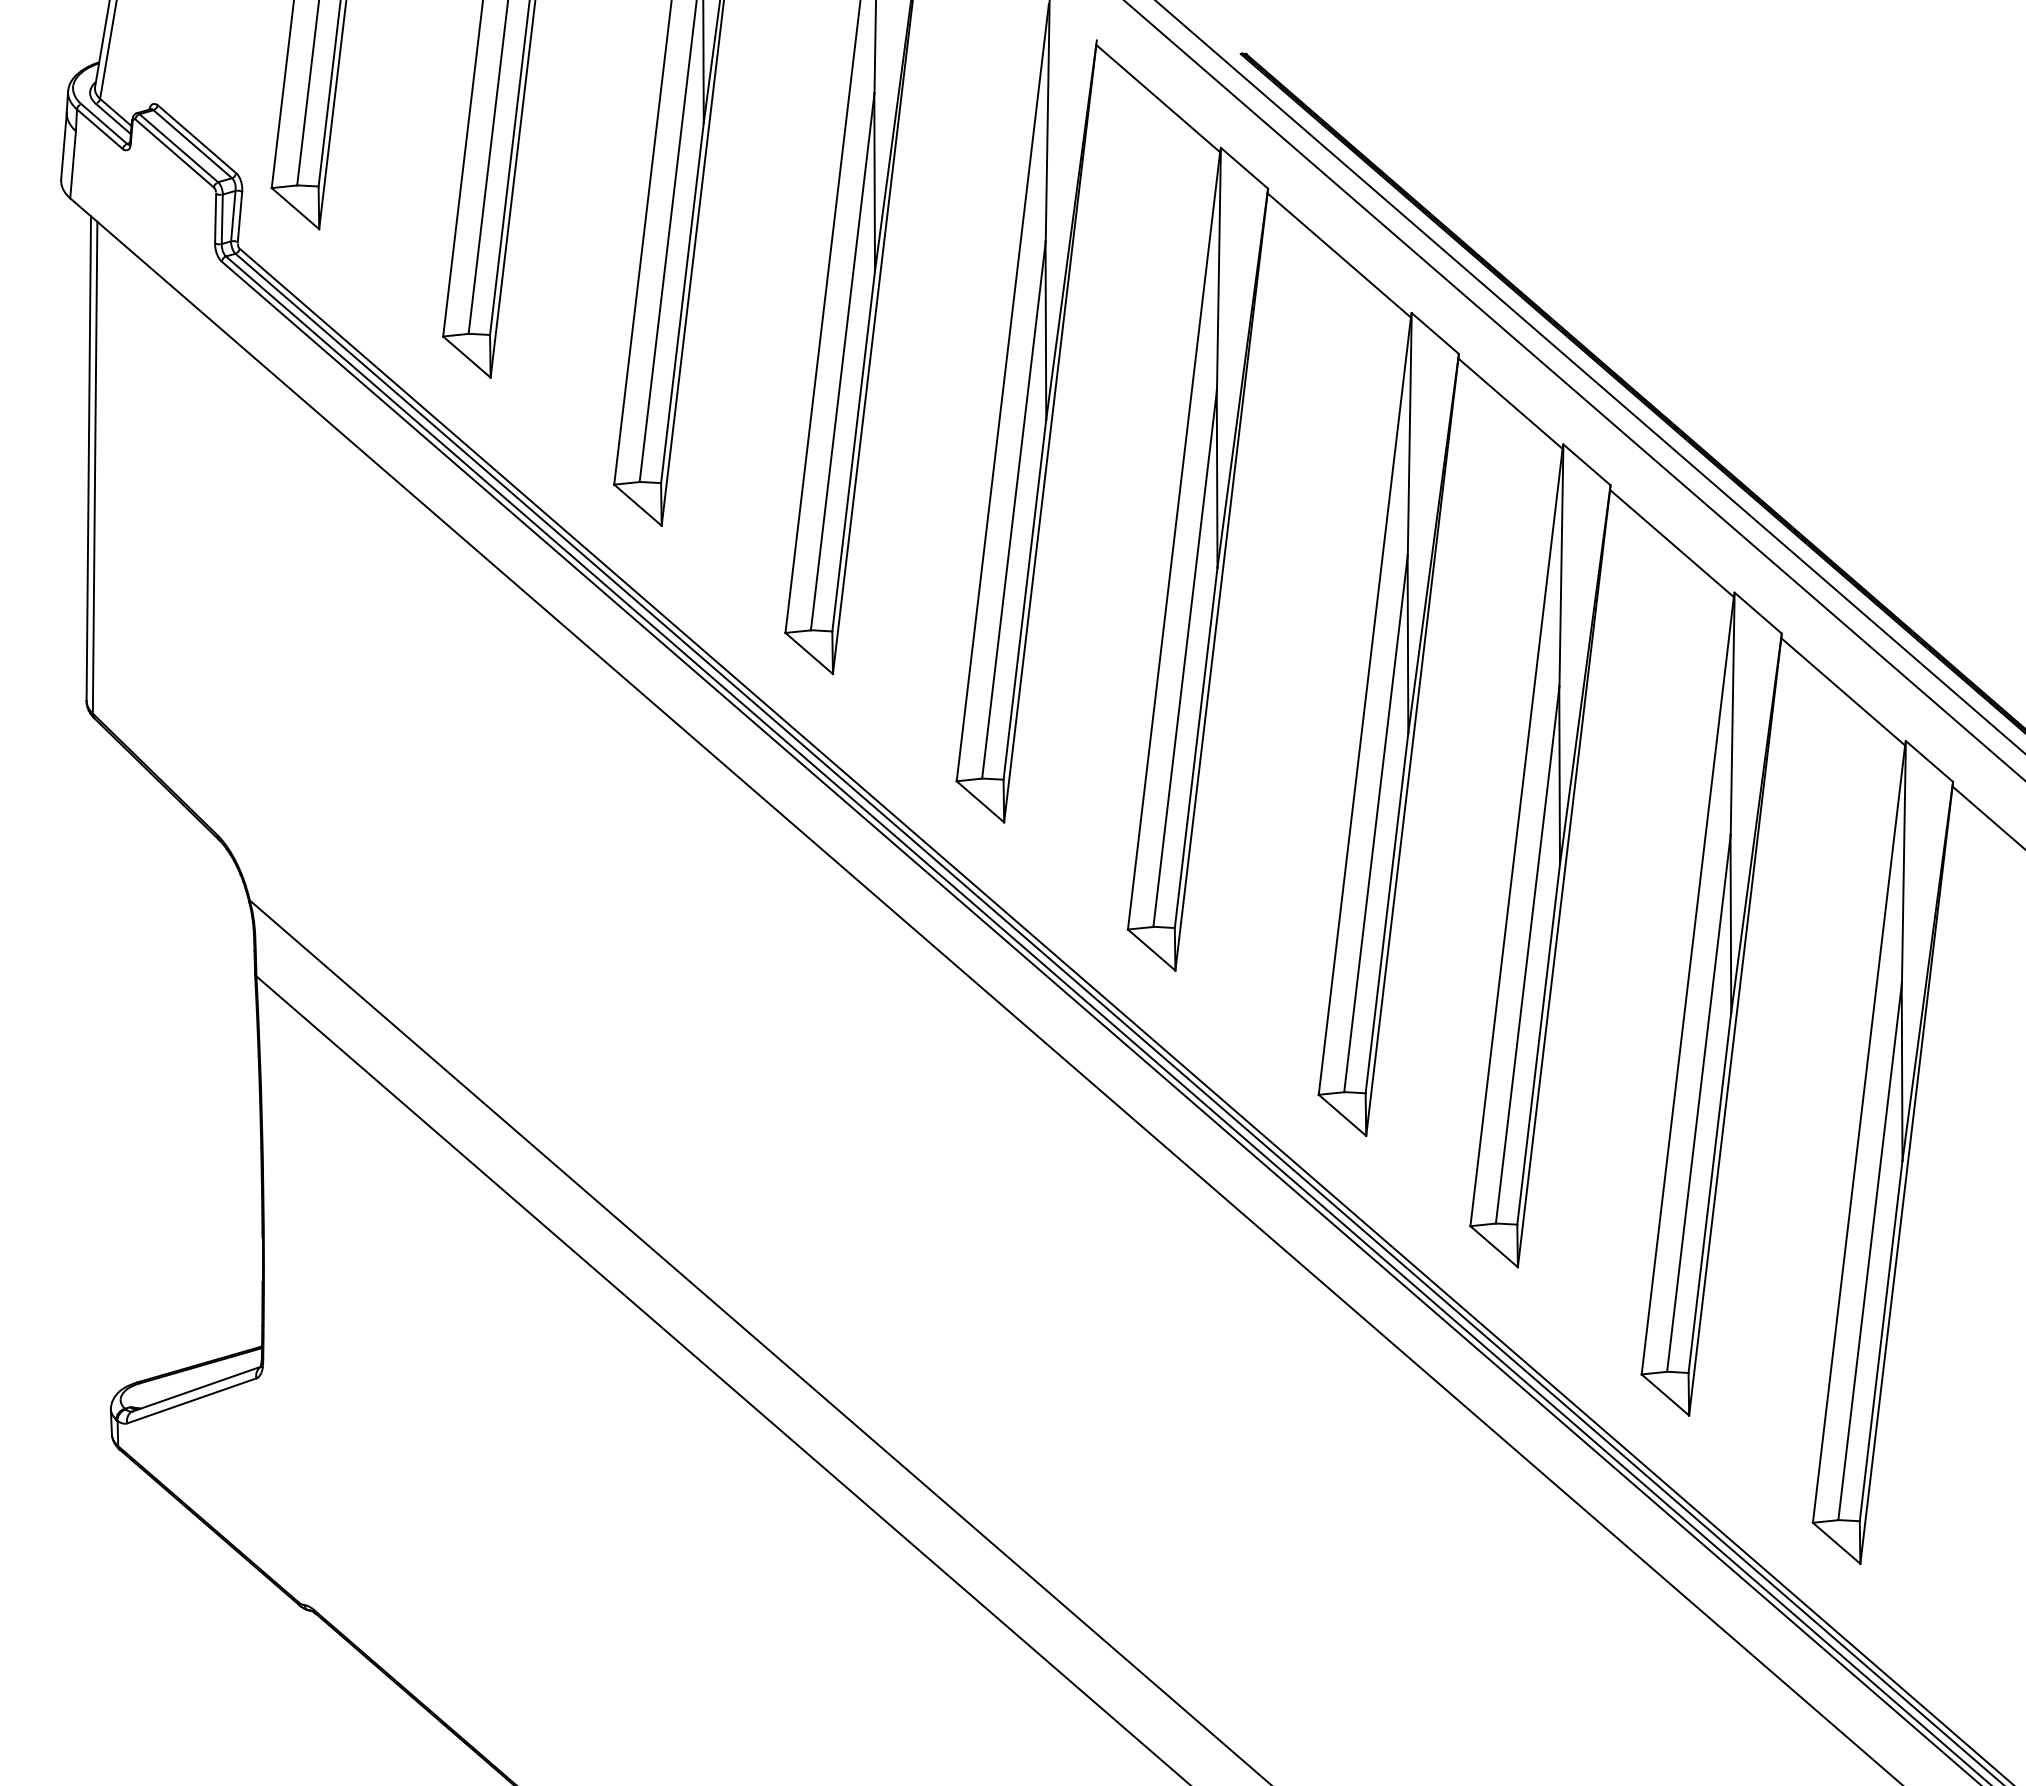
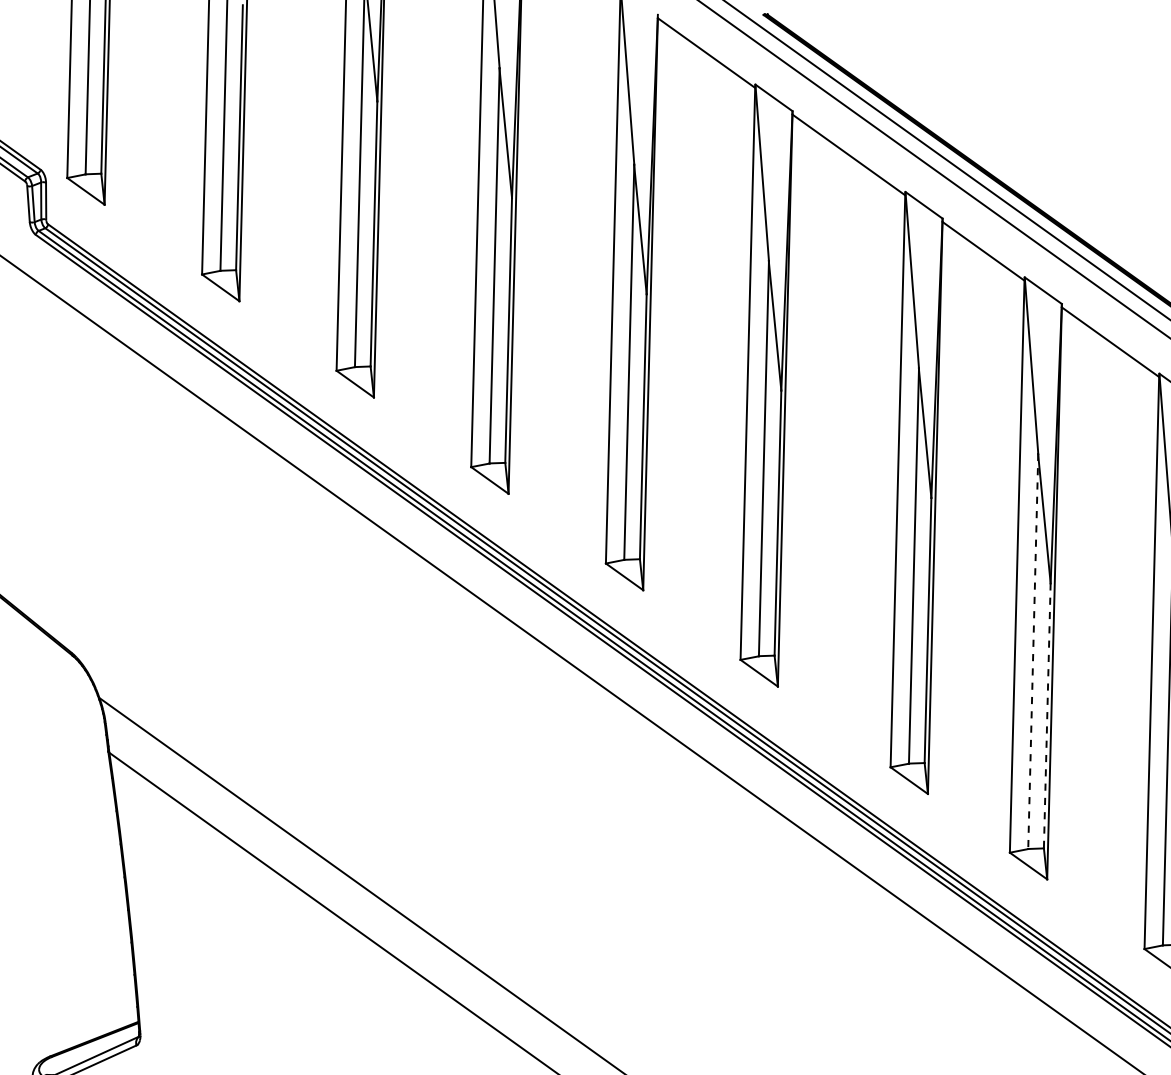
line: (1527, 955) -> (1033, 651), solid -> dashed
line: (1538, 1045) -> (1047, 716), solid -> dashed

